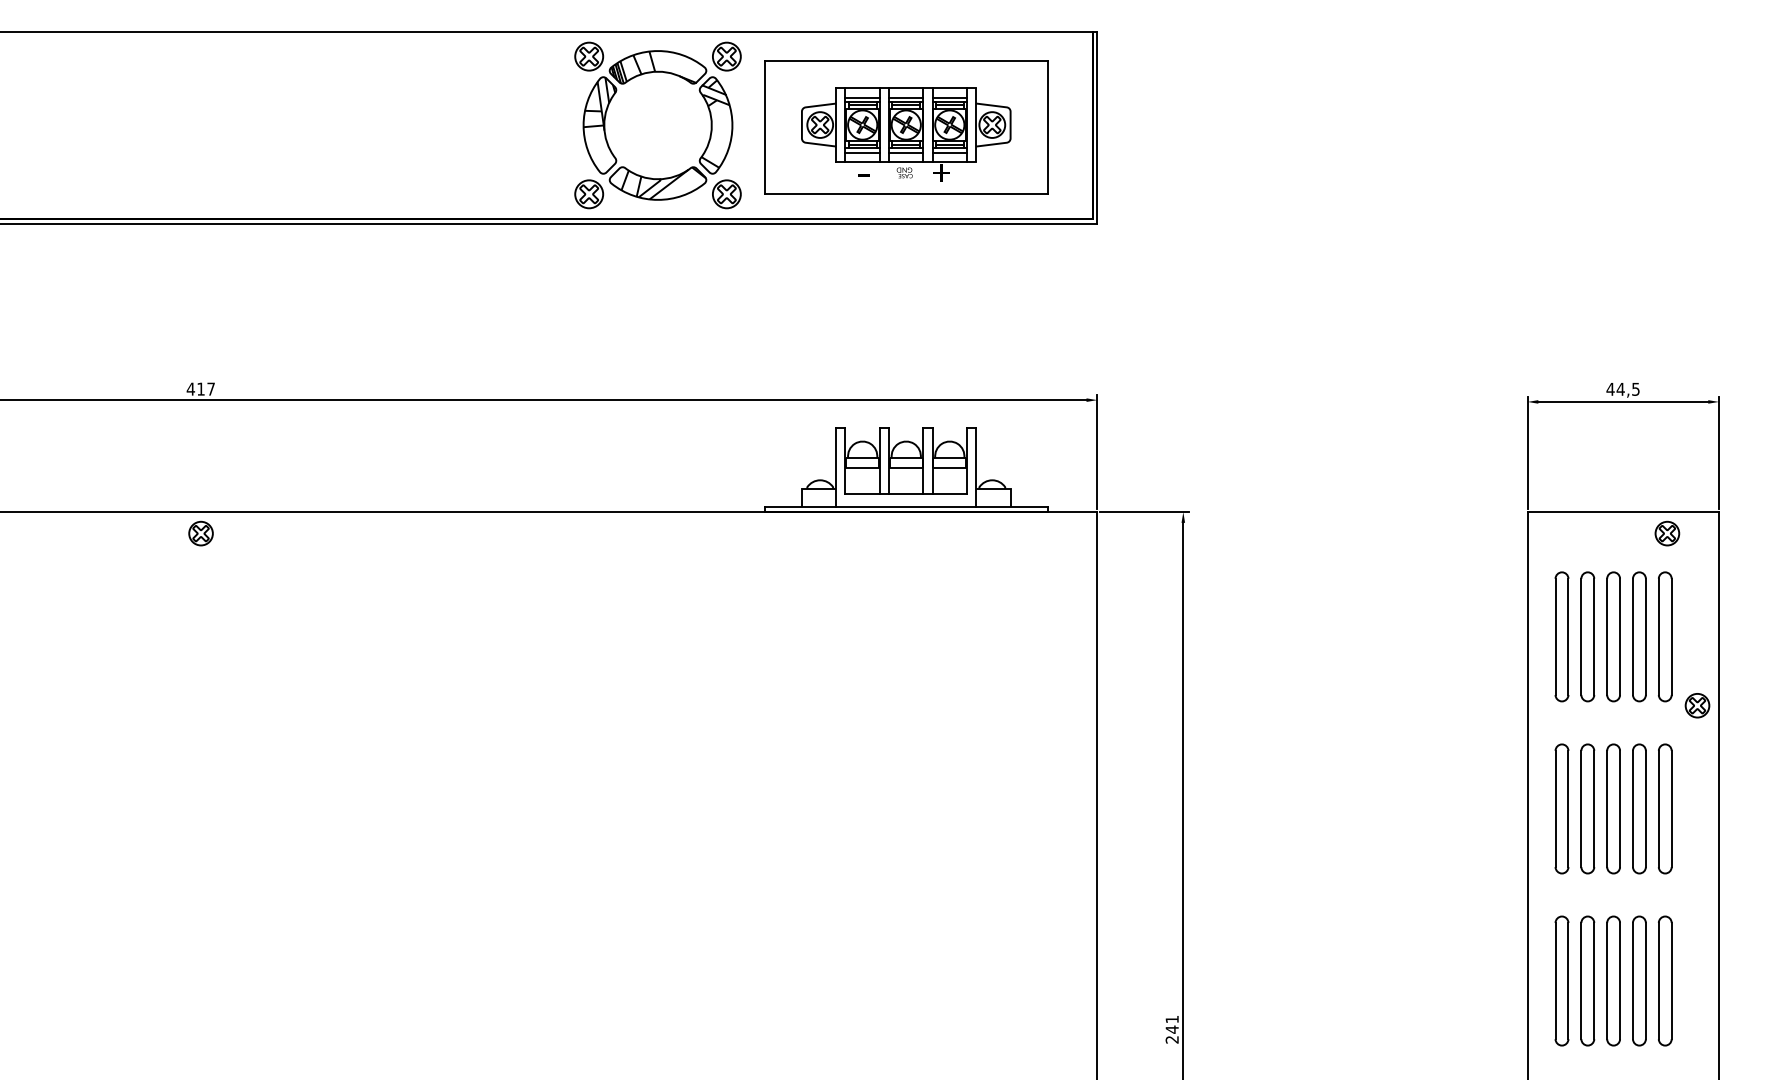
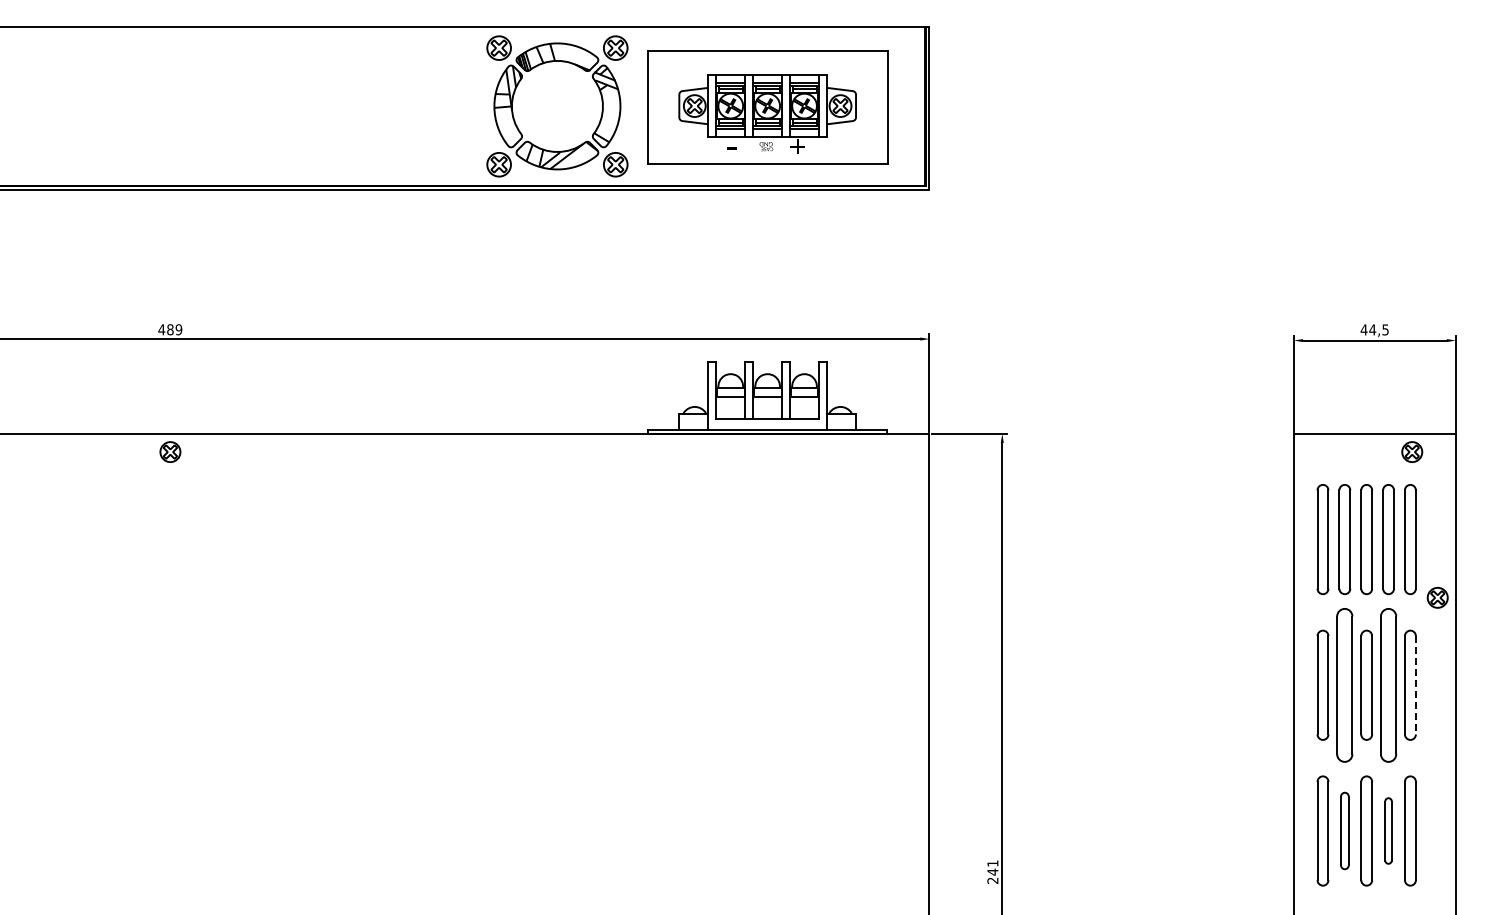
text: (205, 388) -> (174, 329), 417 -> 489
part: (1587, 808) -> (1344, 684), size x1.4
part: (1639, 808) -> (1388, 684), size x1.4
line: (1671, 809) -> (1415, 685), solid -> dashed
part: (1587, 980) -> (1344, 830), size x0.7
part: (1639, 980) -> (1388, 830), size x0.6

